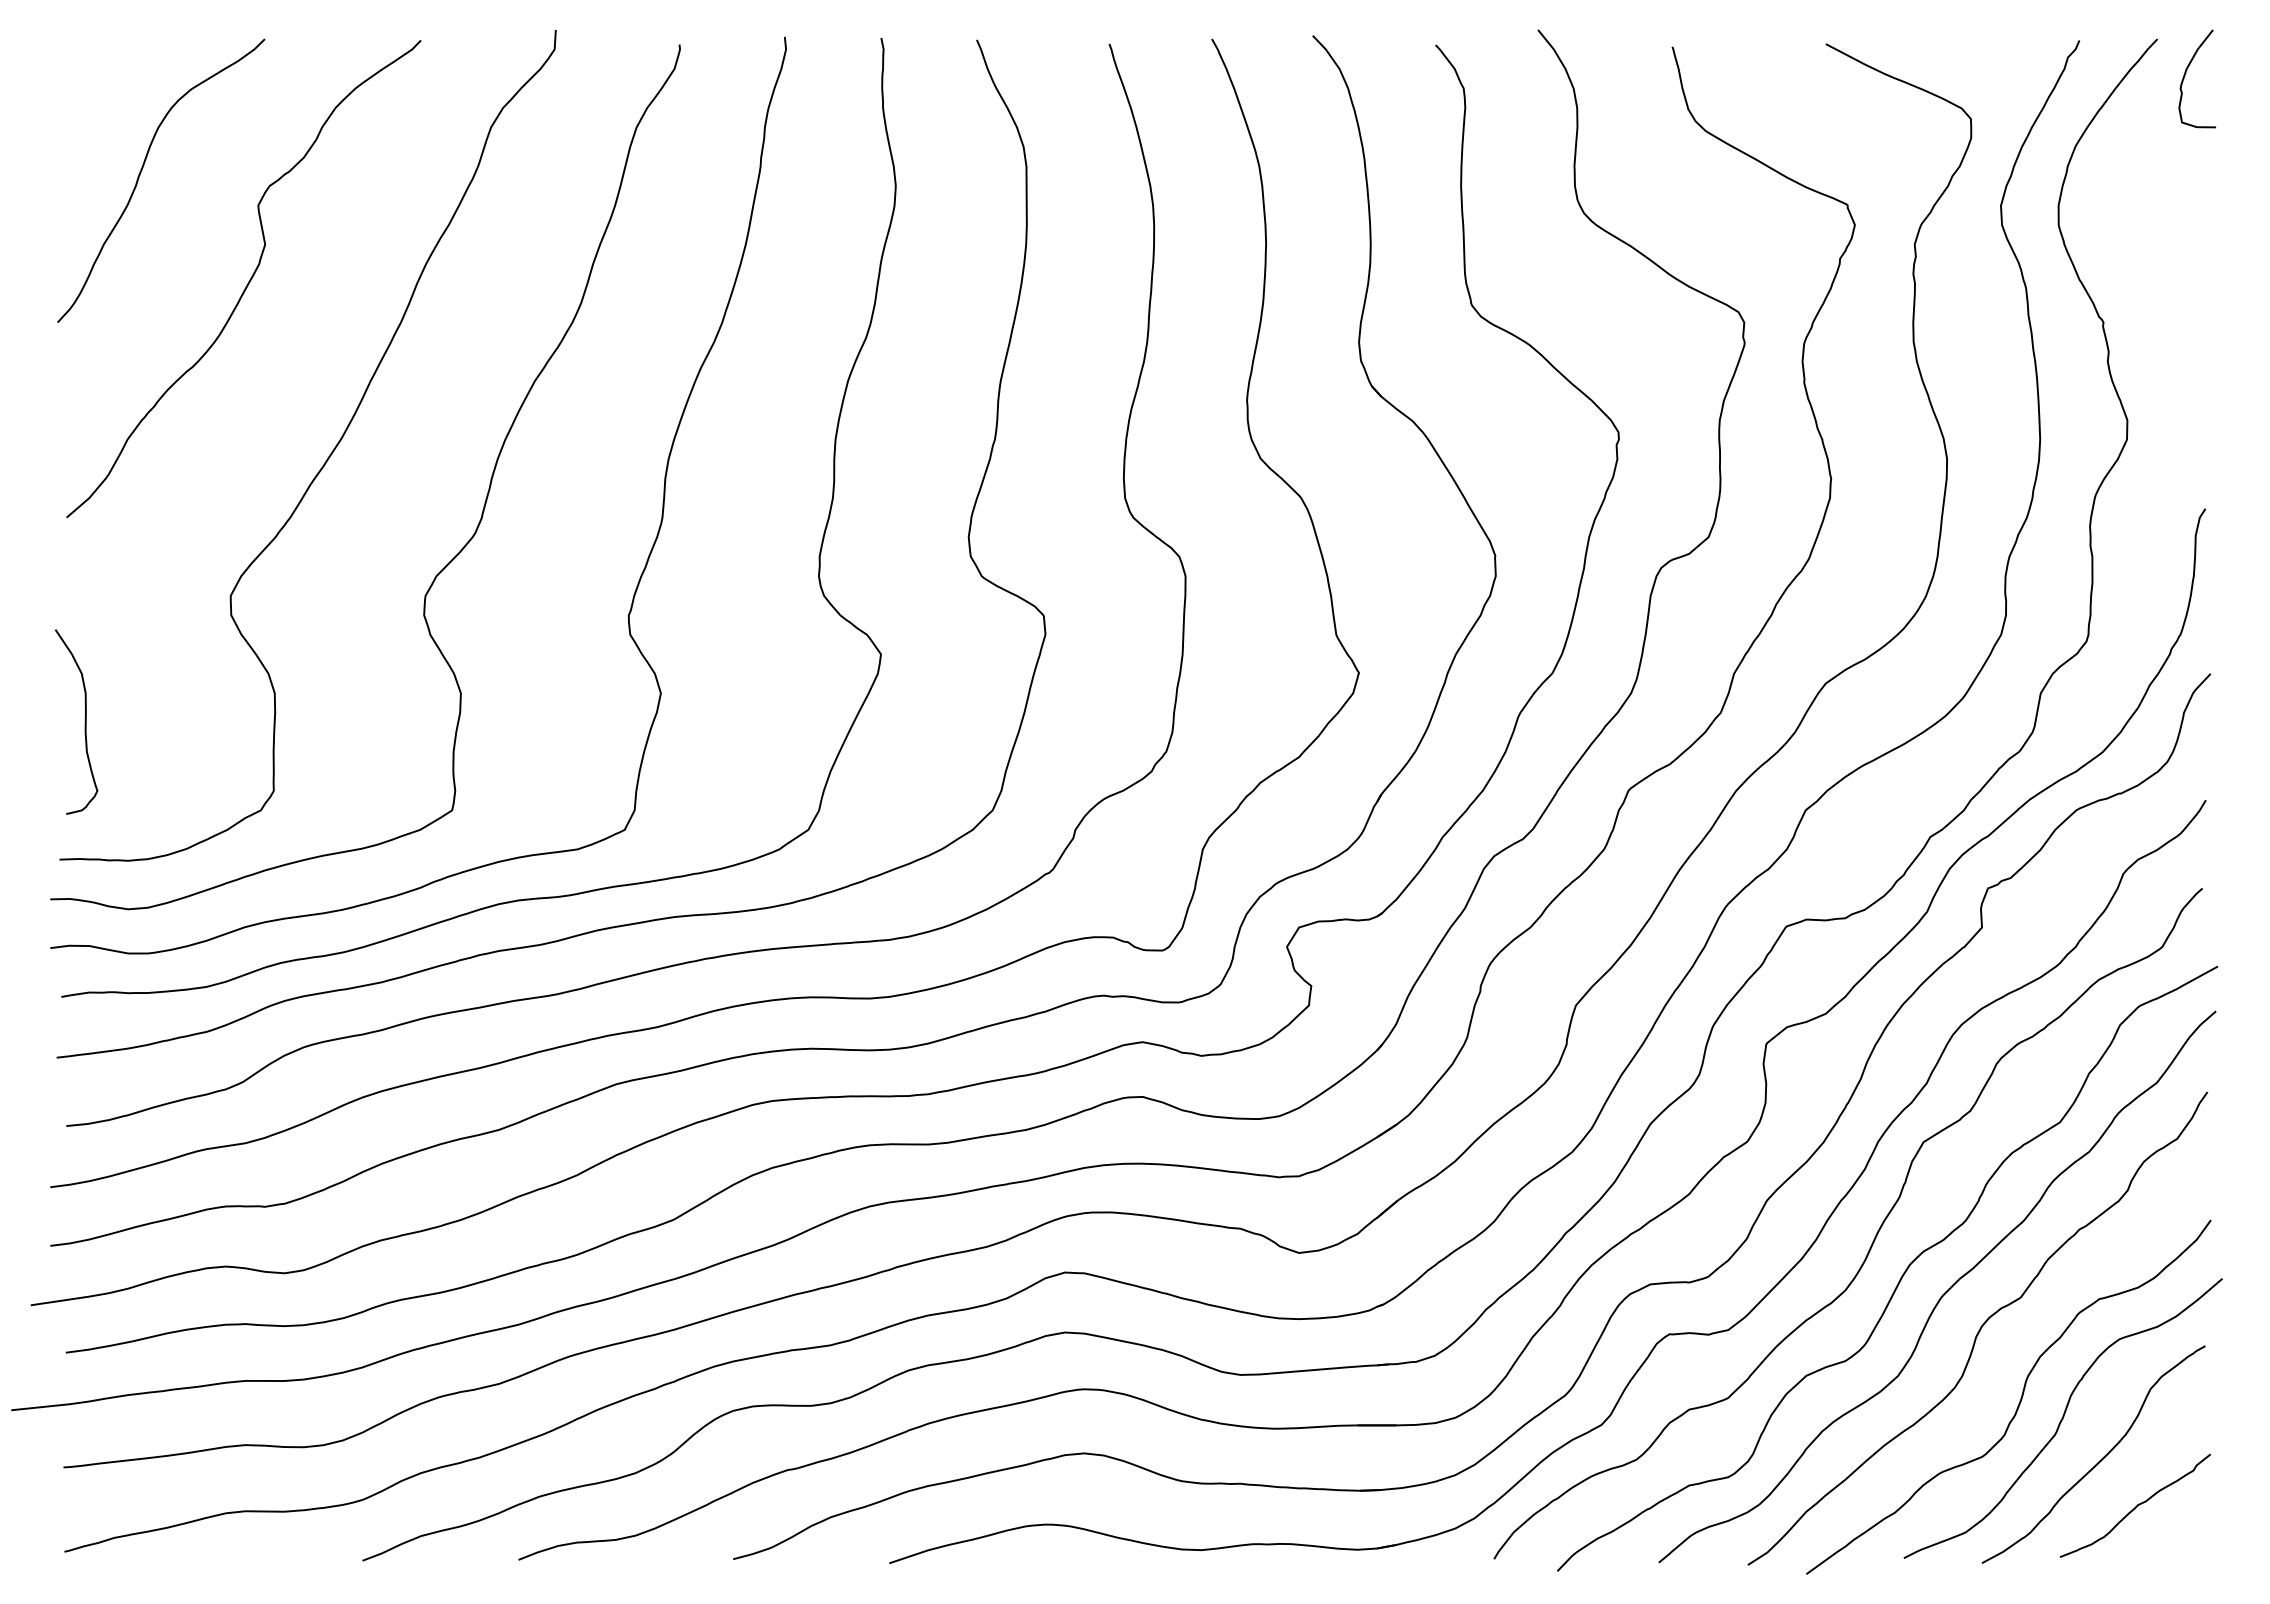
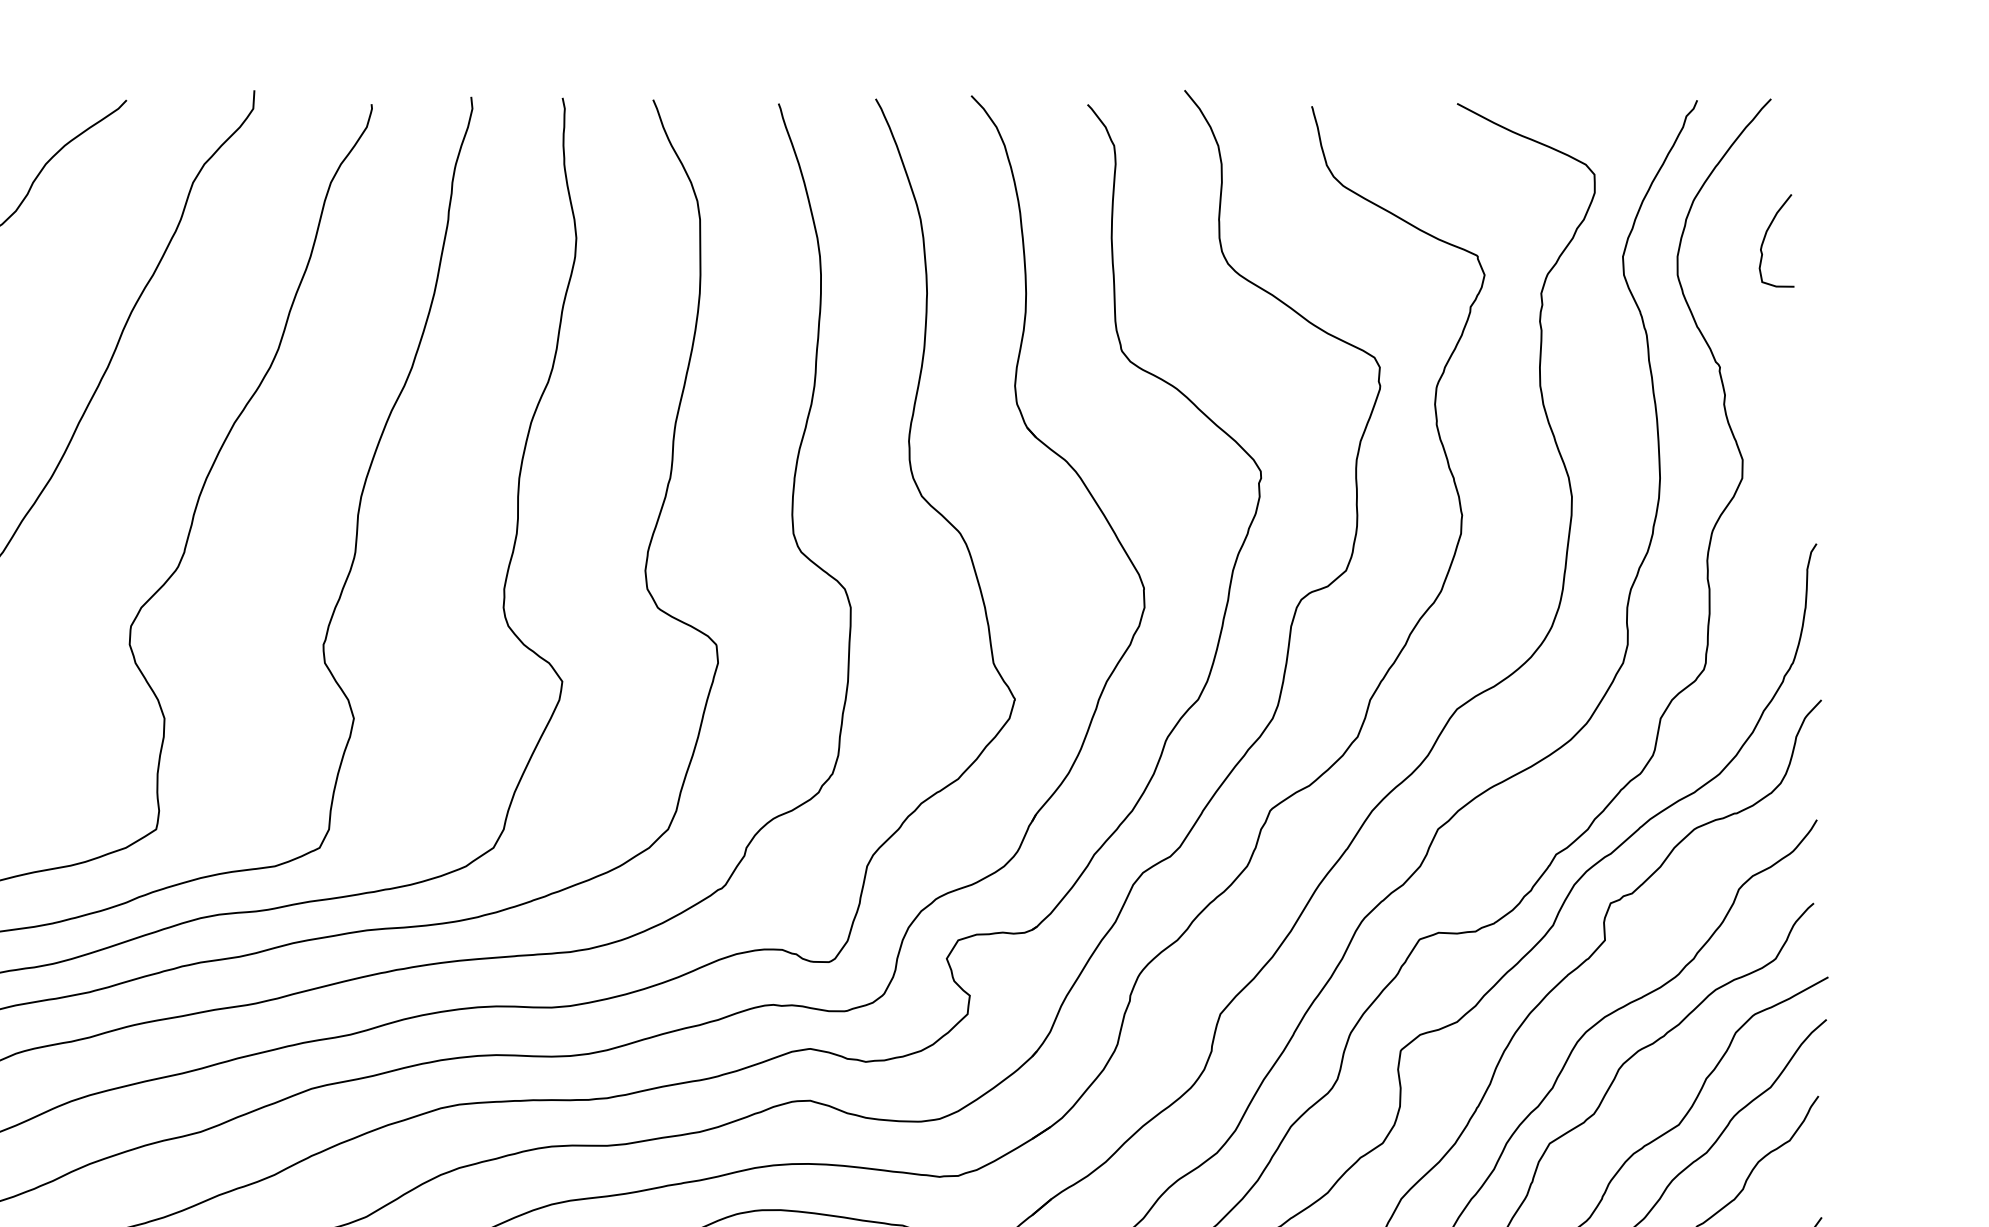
curve: (2186, 73) -> (1766, 235), moved

